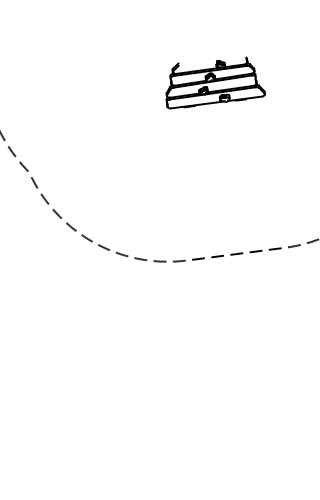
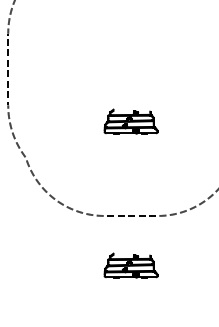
part: (246, 345) -> (130, 265), added

